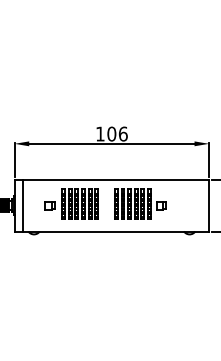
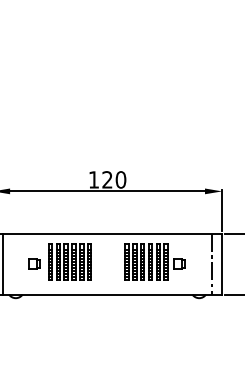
text: (117, 133) -> (114, 179), 106 -> 120
part: (140, 203) -> (155, 261), moved
line: (200, 205) -> (212, 264), added

